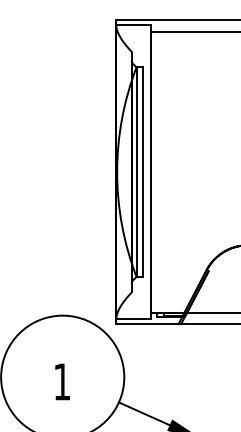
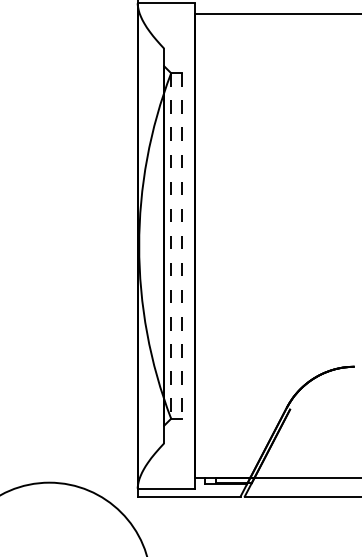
line: (136, 172) -> (171, 246), solid -> dashed
line: (143, 172) -> (182, 246), solid -> dashed

